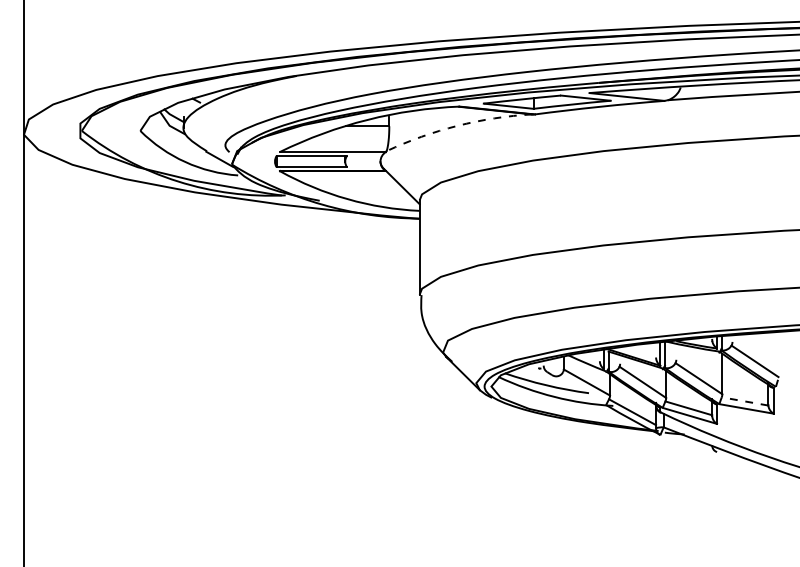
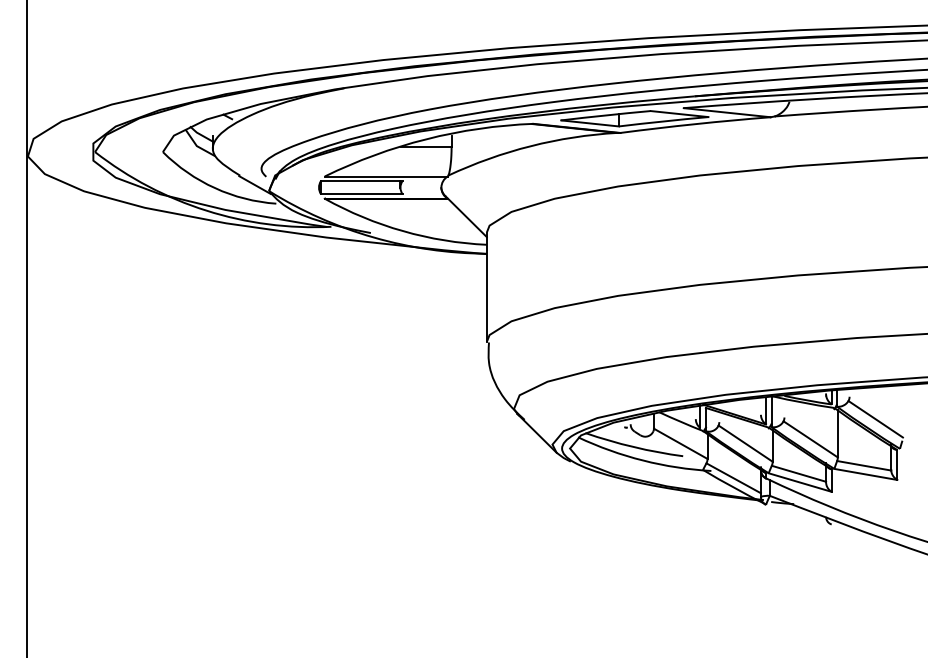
arc: (457, 125) -> (530, 145), dashed -> solid
line: (745, 401) -> (864, 465), dashed -> solid

